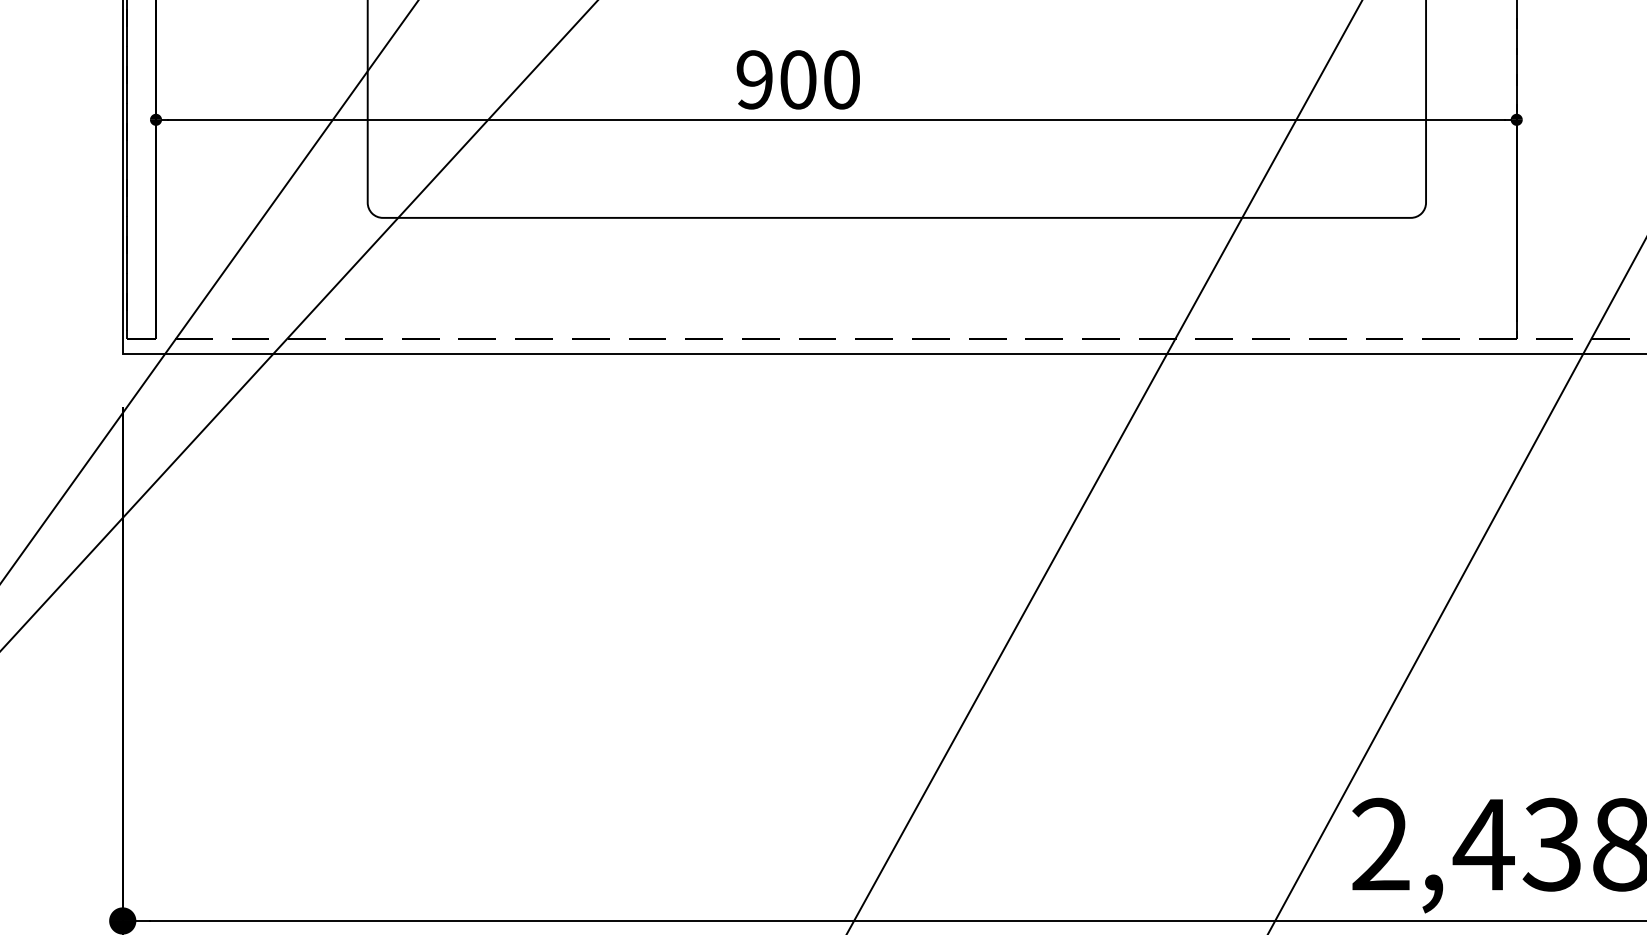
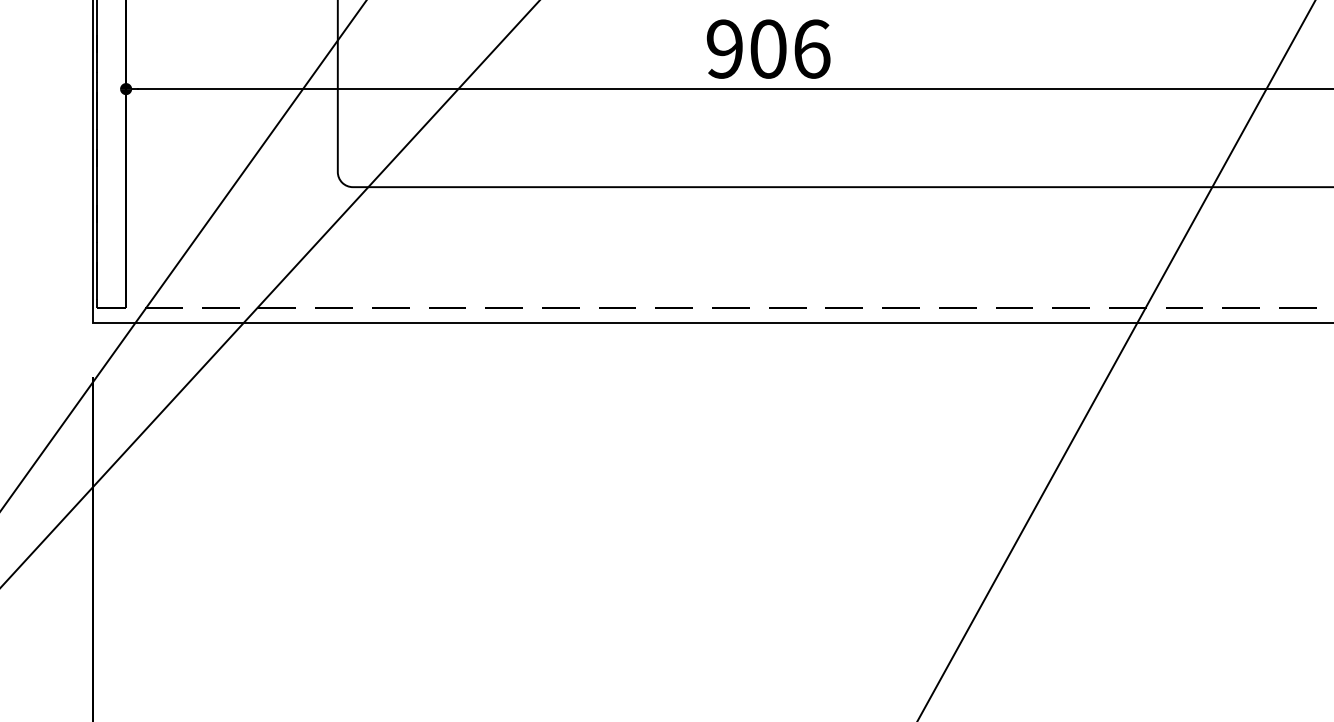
text: (842, 79) -> (812, 48), 900 -> 906

